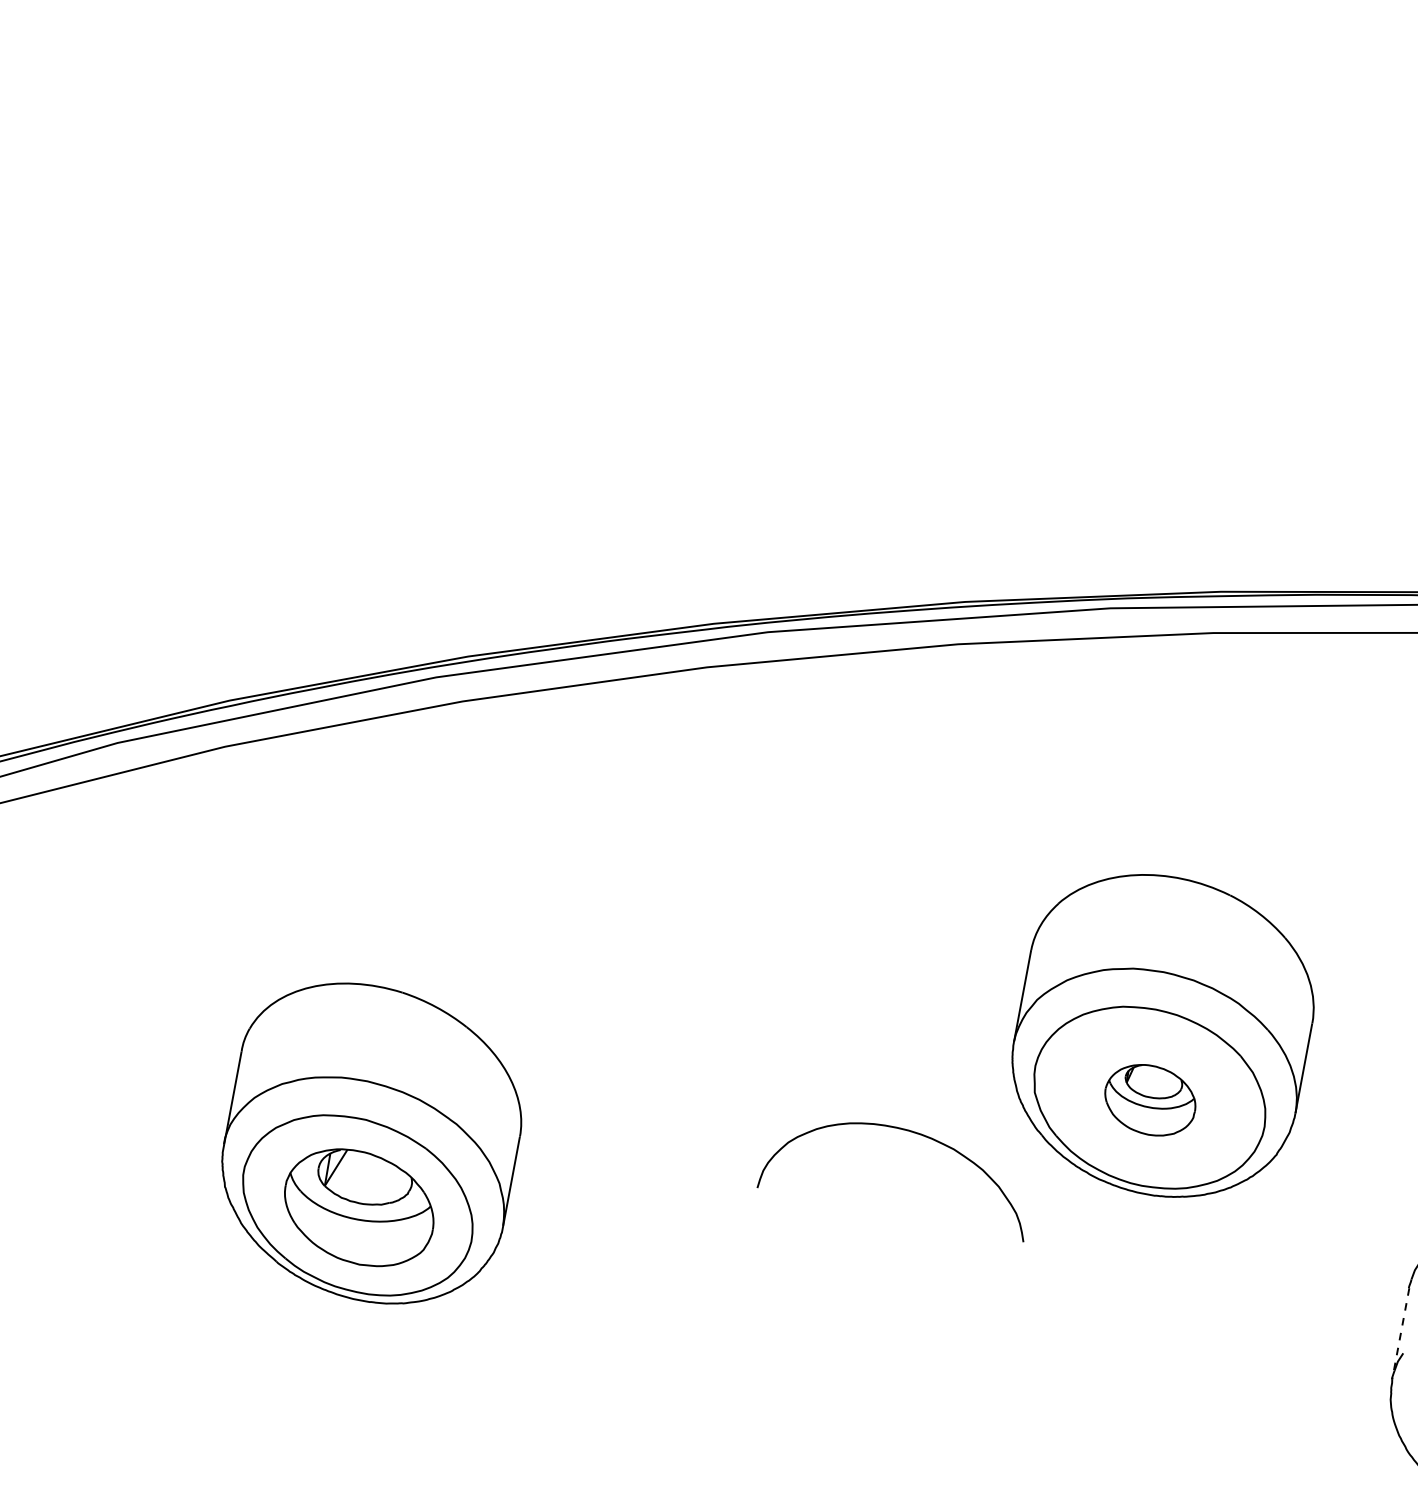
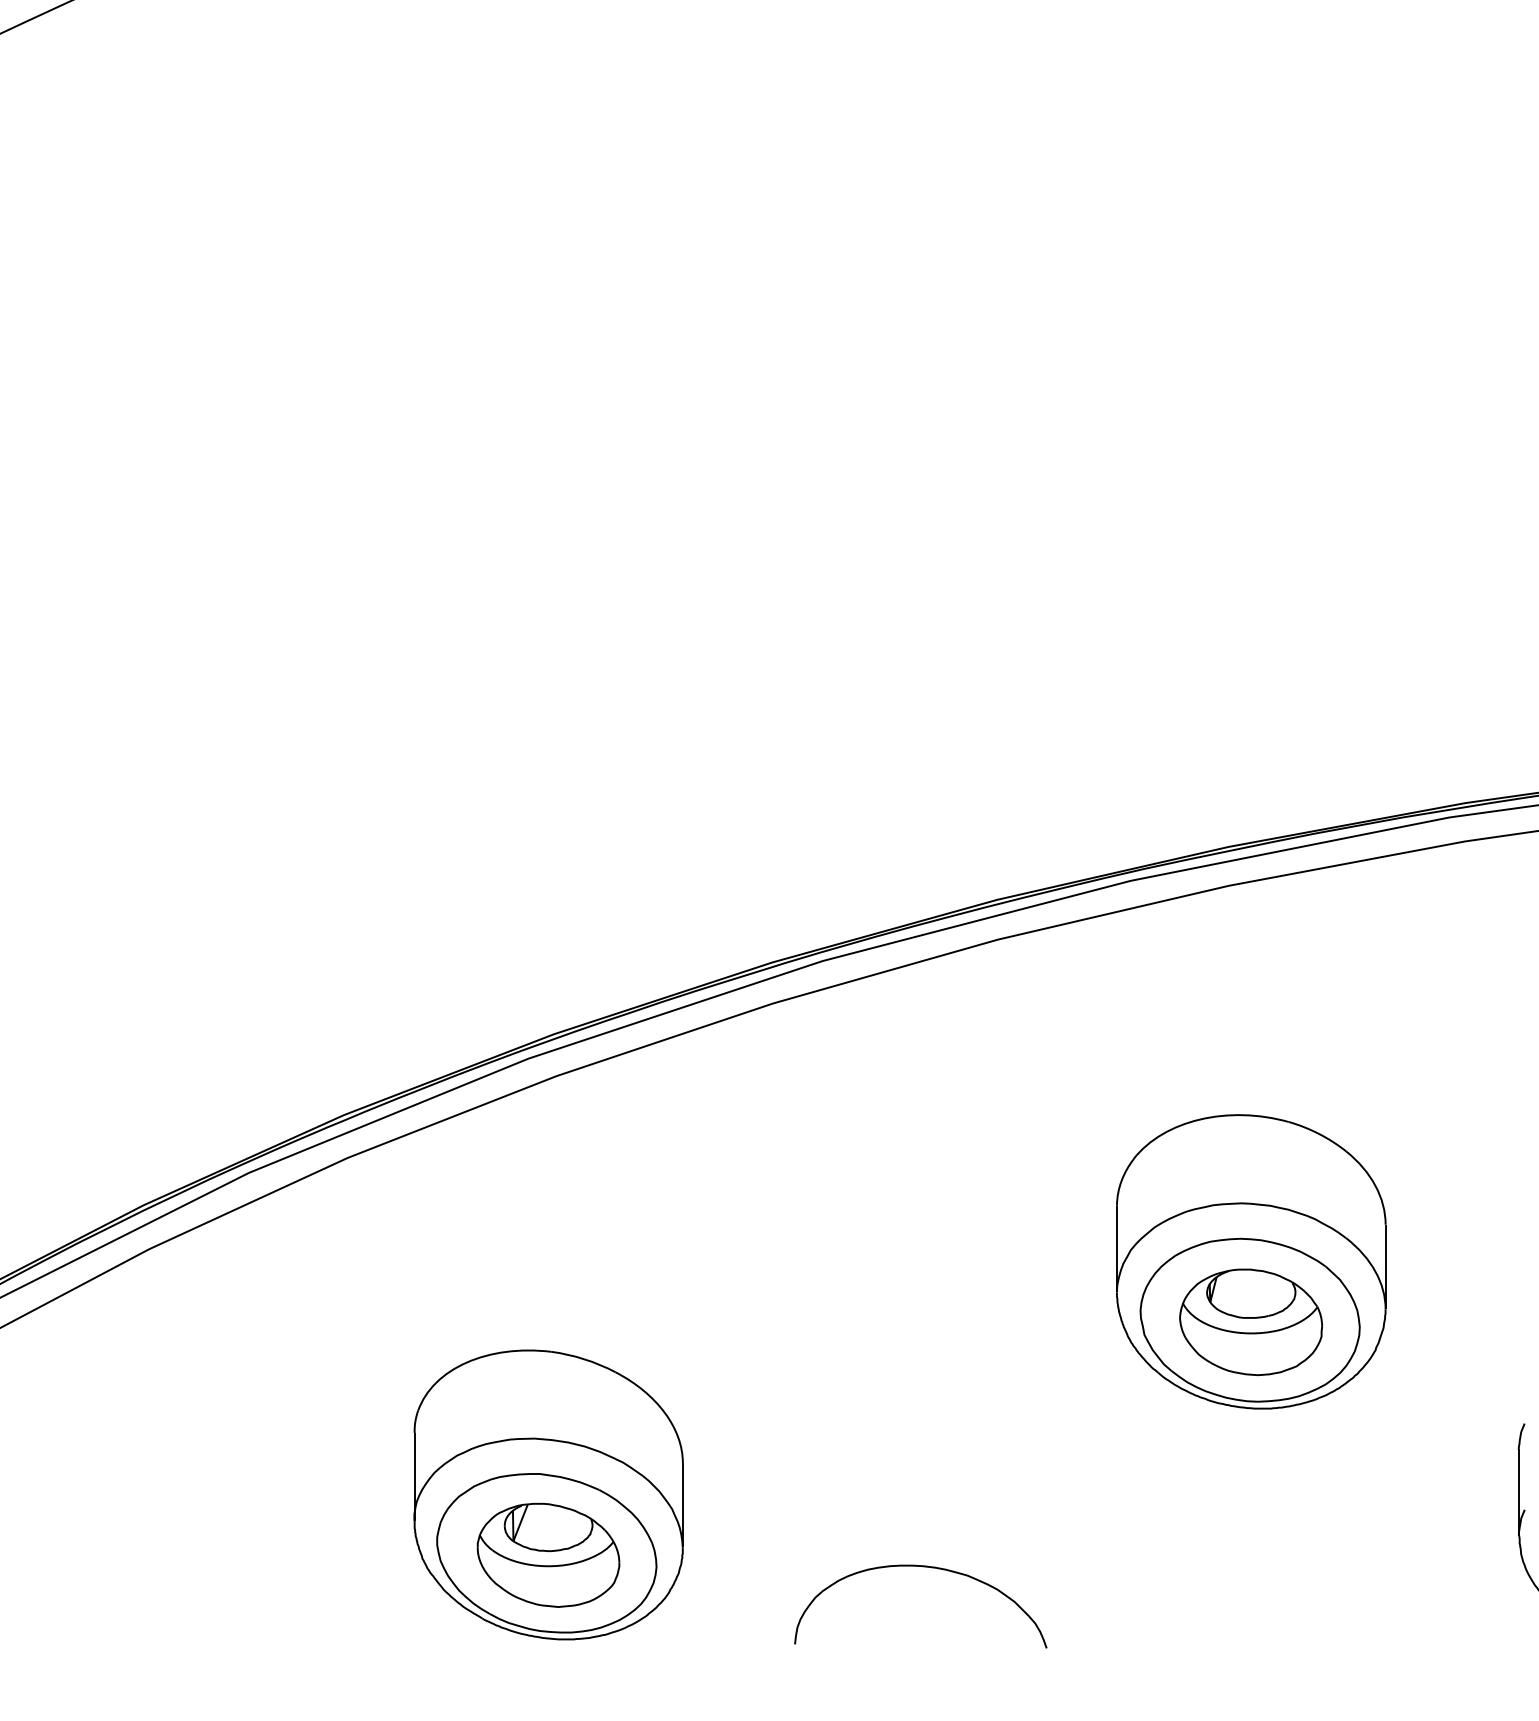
part: (1149, 1100) -> (1250, 1322), size x1.67
curve: (908, 1132) -> (923, 1567), moved
line: (1400, 1334) -> (1519, 1493), dashed -> solid

